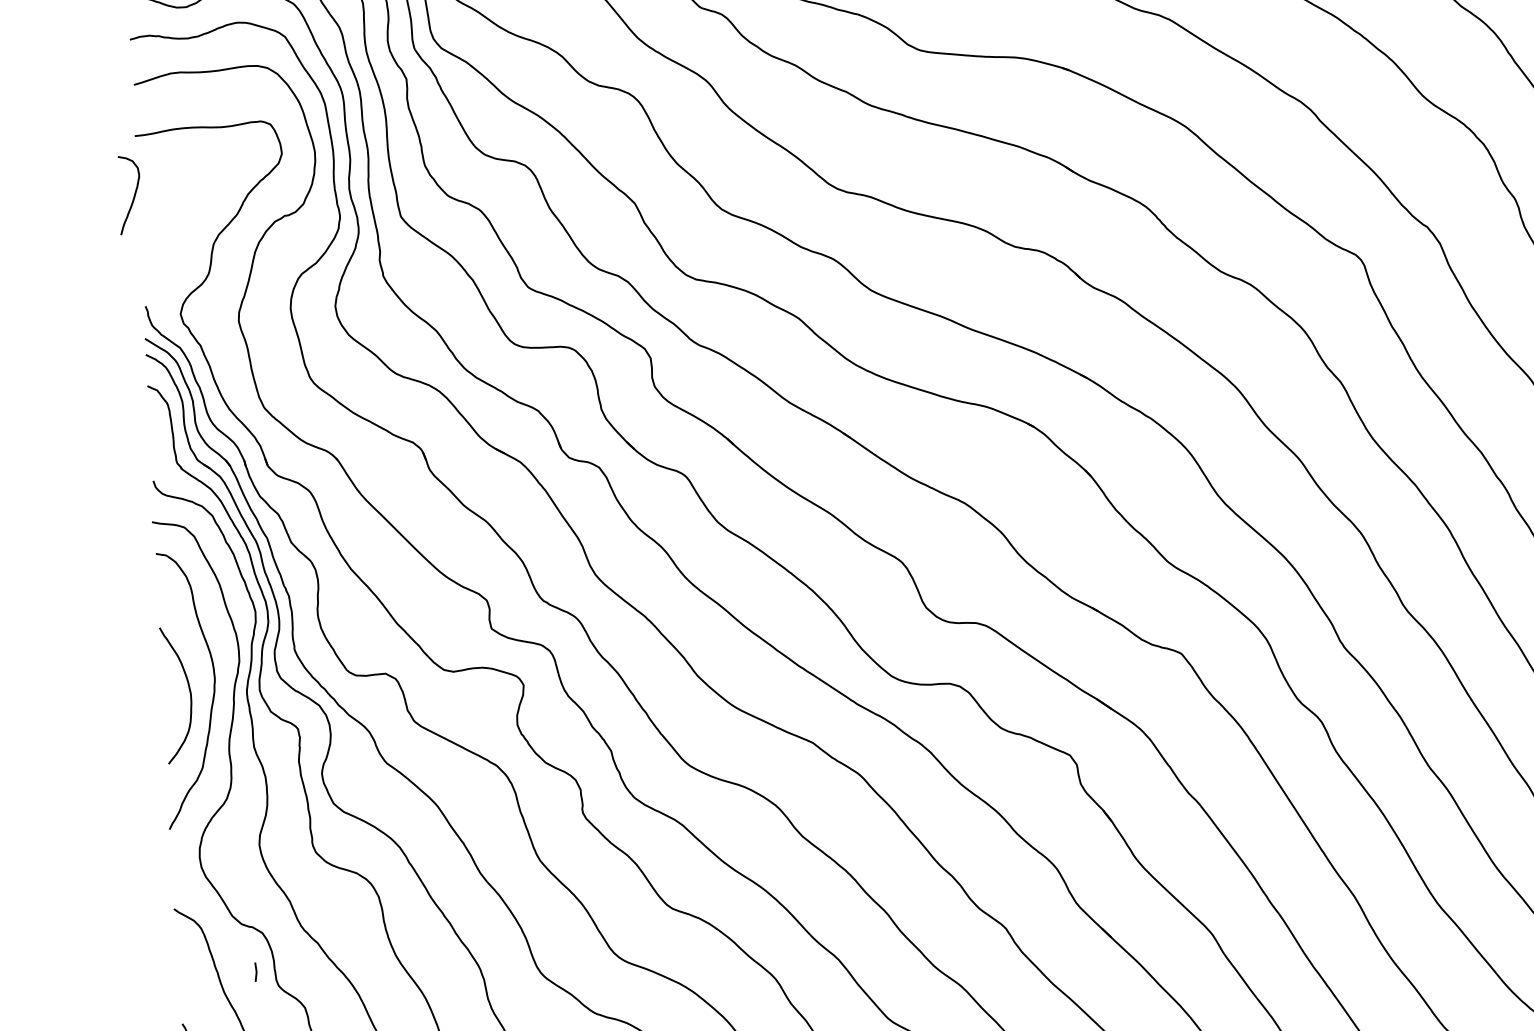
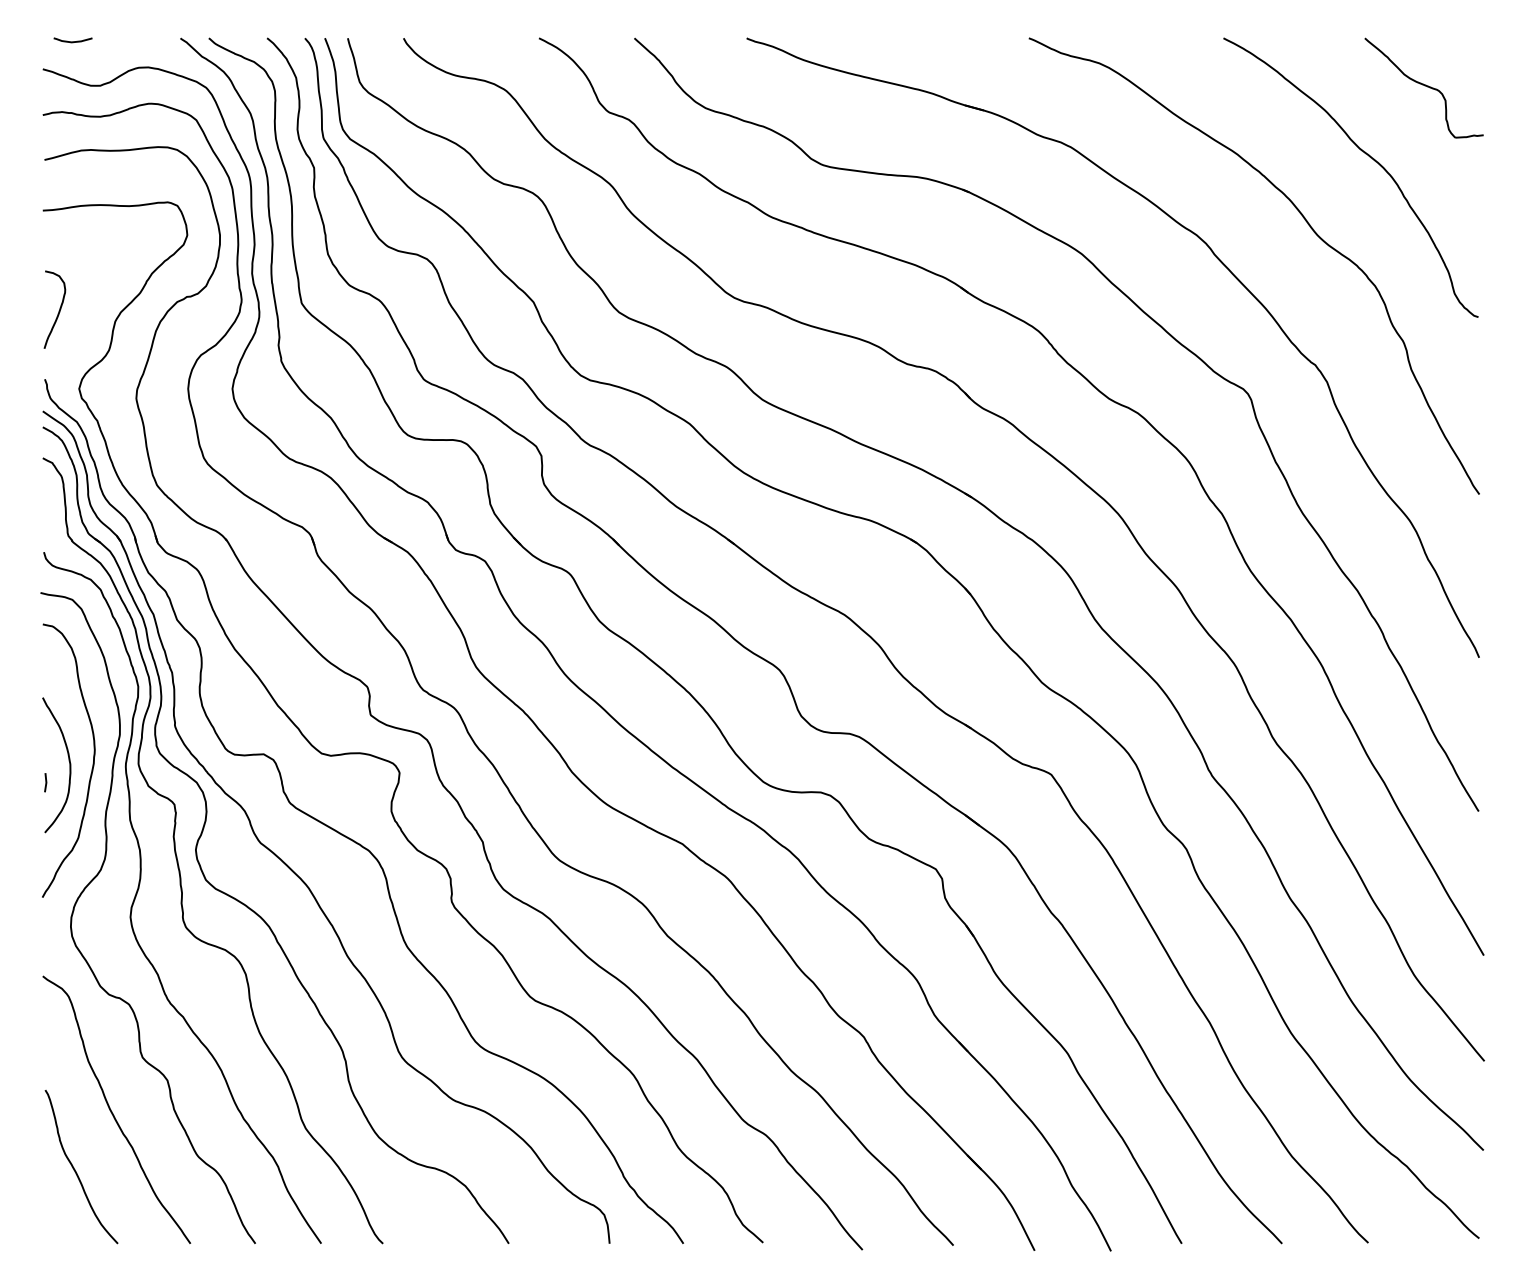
curve: (133, 196) -> (58, 311), moved
line: (255, 971) -> (45, 782), moved

